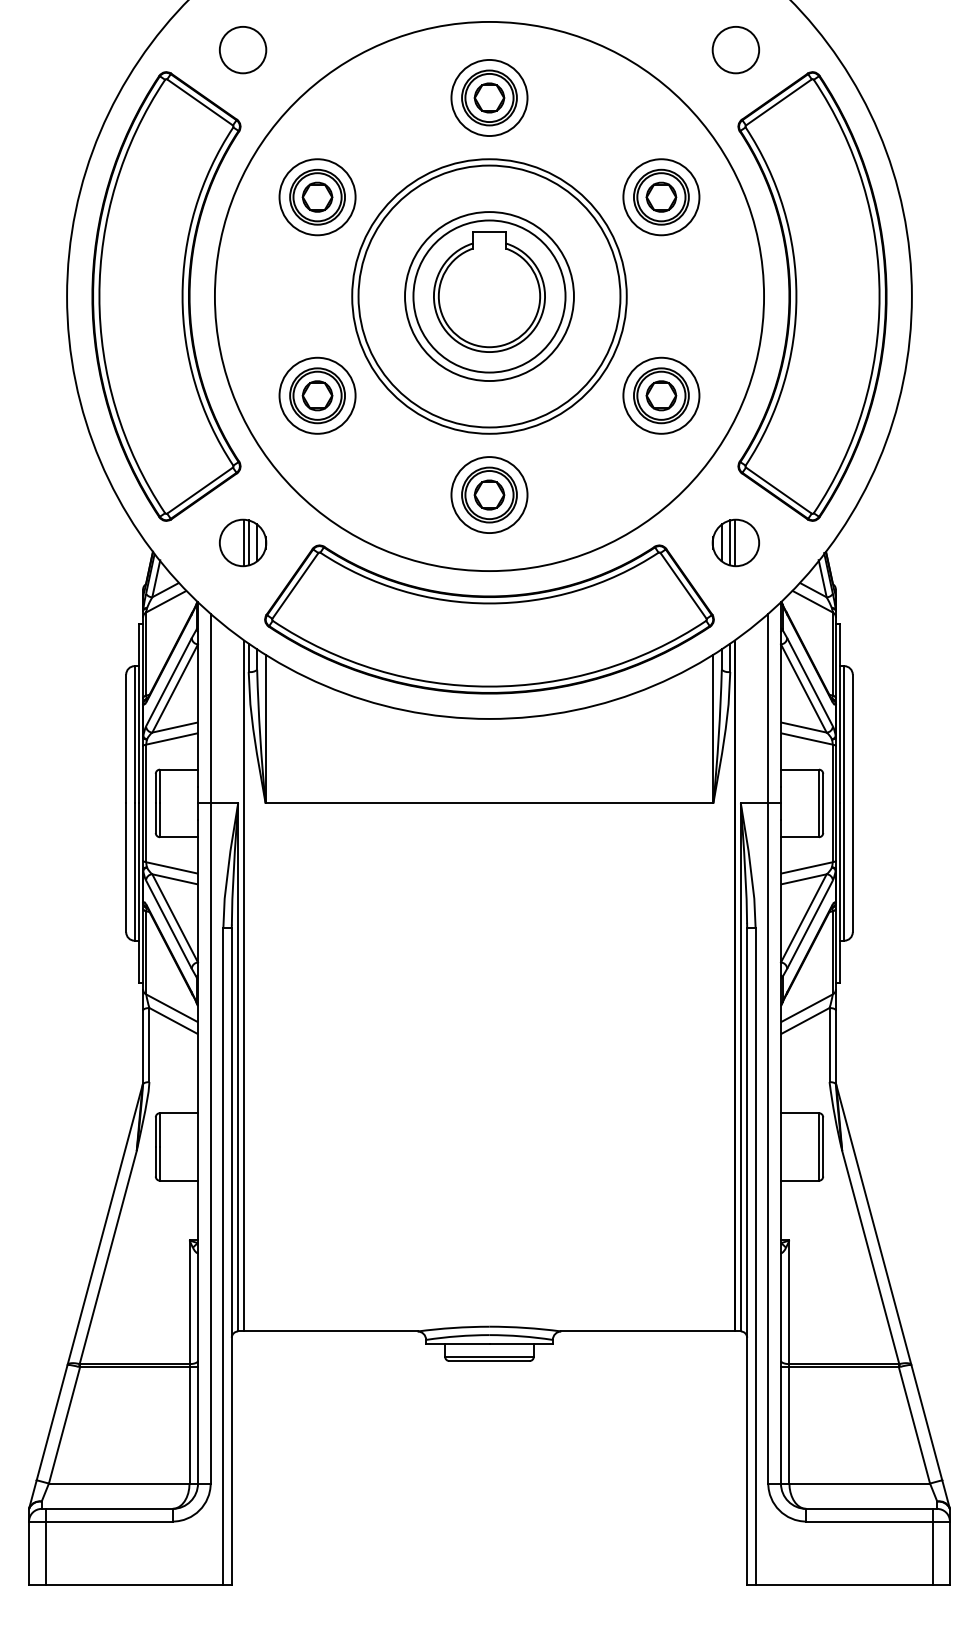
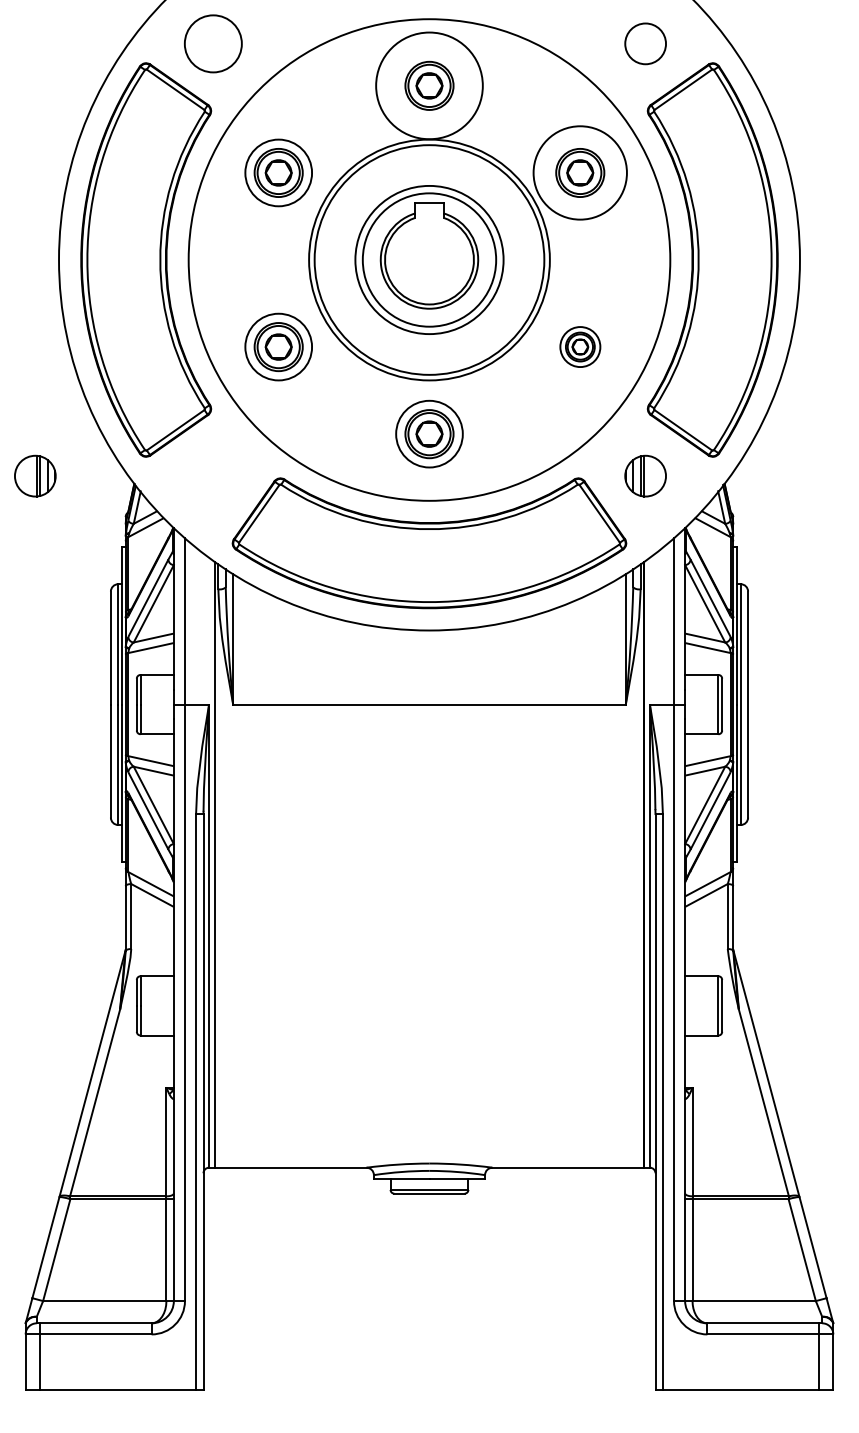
circle: (242, 49) -> (212, 43), size x1.4
circle: (489, 97) -> (429, 85), size x1.6
circle: (660, 196) -> (579, 172), size x1.4
part: (661, 395) -> (580, 346), size x0.6
part: (243, 542) -> (35, 475), moved

